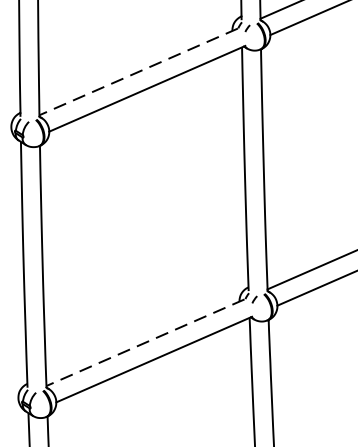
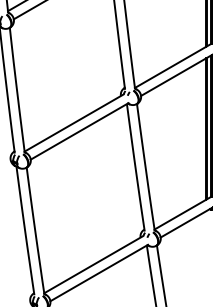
line: (137, 72) -> (73, 123), dashed -> solid
line: (145, 342) -> (93, 264), dashed -> solid

